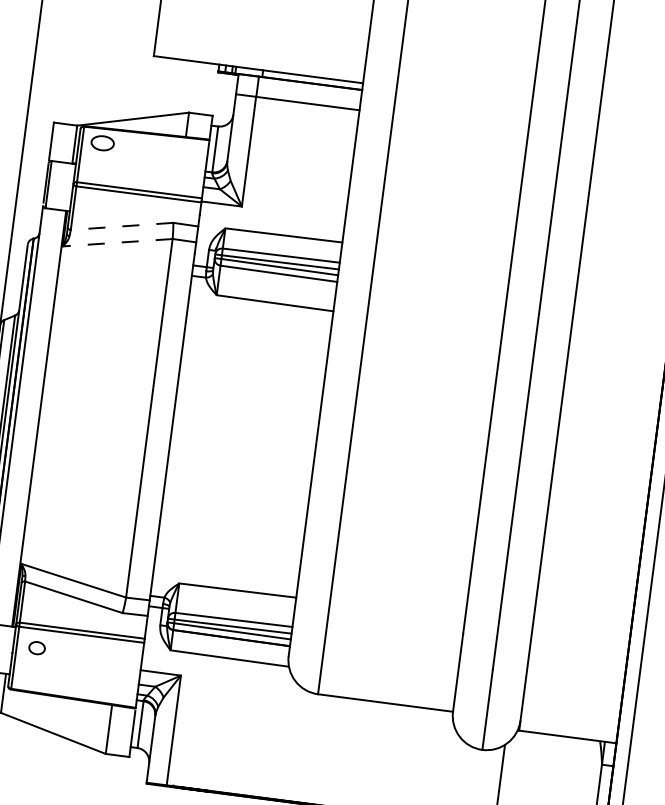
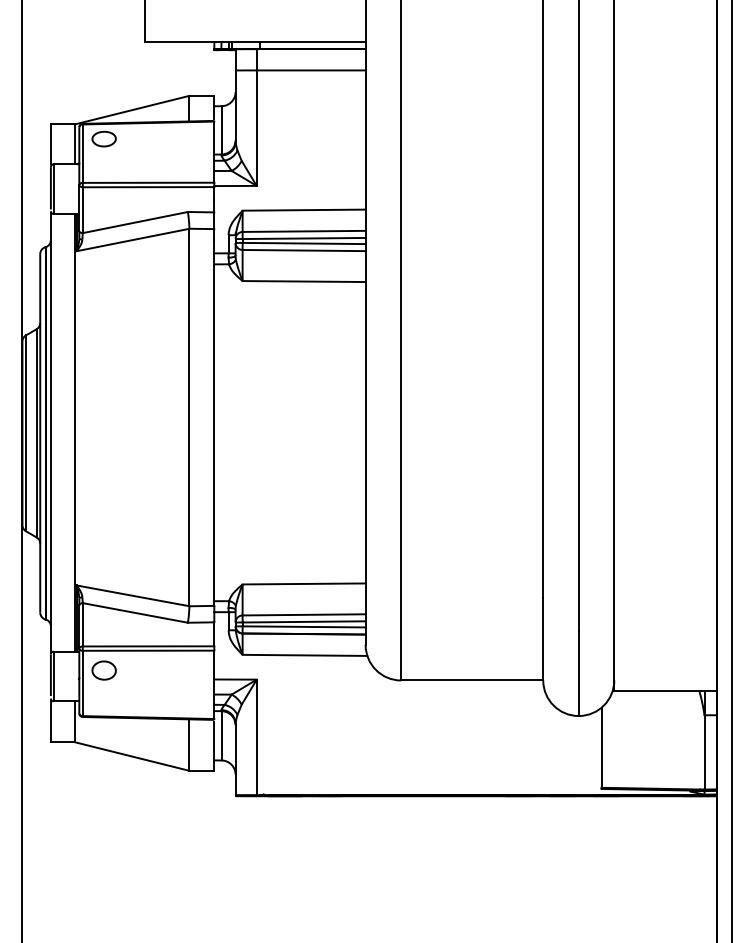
line: (122, 226) -> (135, 222), dashed -> solid
line: (118, 243) -> (133, 240), dashed -> solid
part: (36, 648) -> (103, 670), size x1.43

